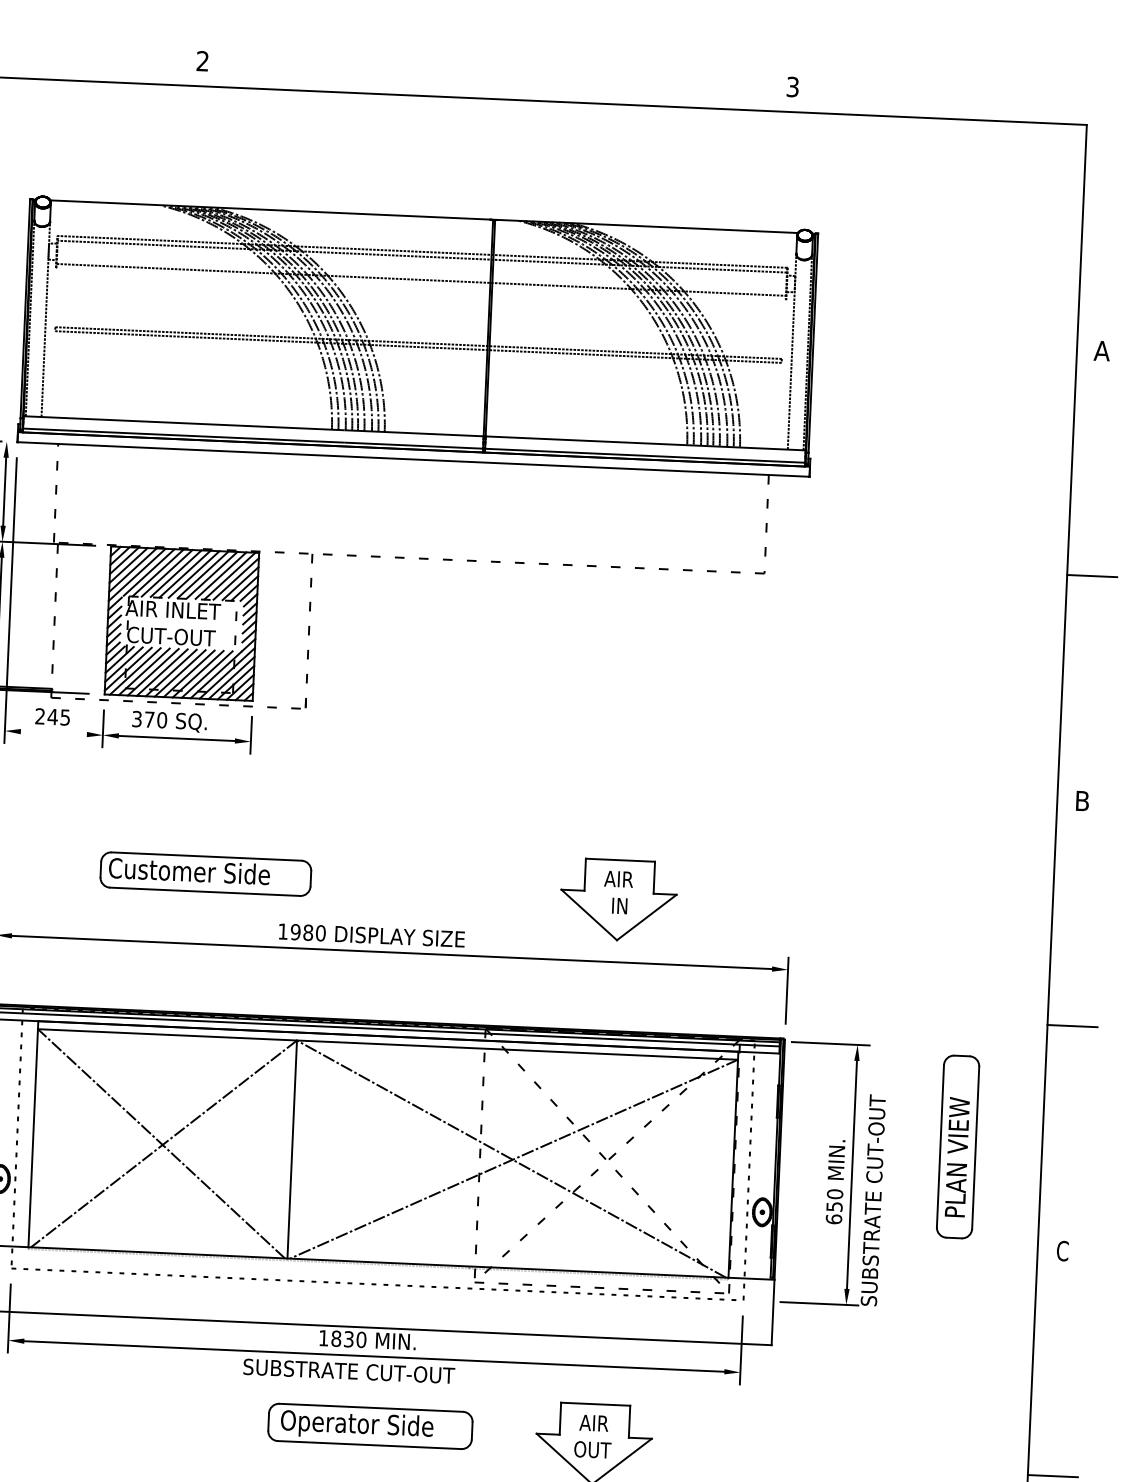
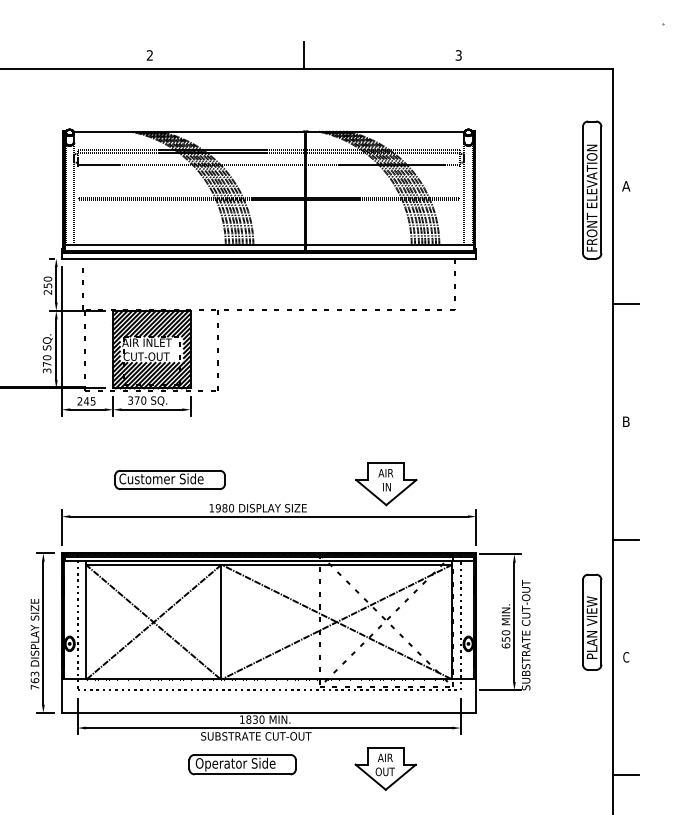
line: (498, 74) -> (304, 55), added
part: (1037, 354) -> (592, 189), added
line: (53, 732) -> (87, 409), added
part: (958, 1145) -> (592, 621), moved
part: (370, 1426) -> (242, 764), moved

